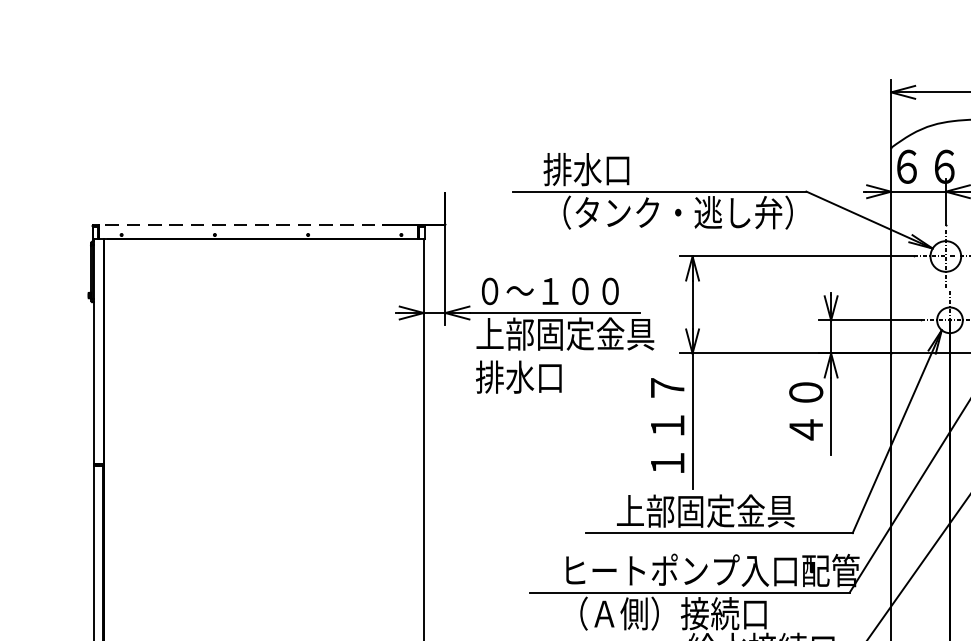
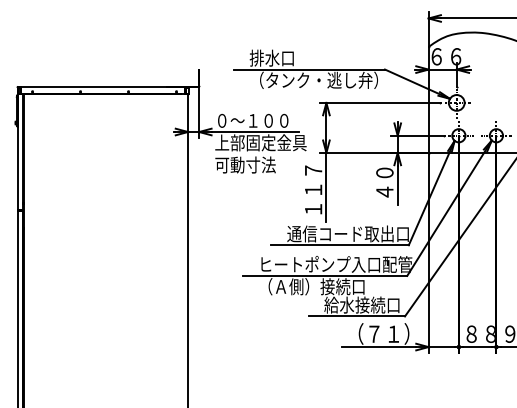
line: (257, 224) -> (102, 86), dashed -> solid
text: (535, 376) -> (245, 164), 排水口 -> 可動寸法
text: (733, 510) -> (347, 233), 上部固定金具 -> 通信コード取出口

